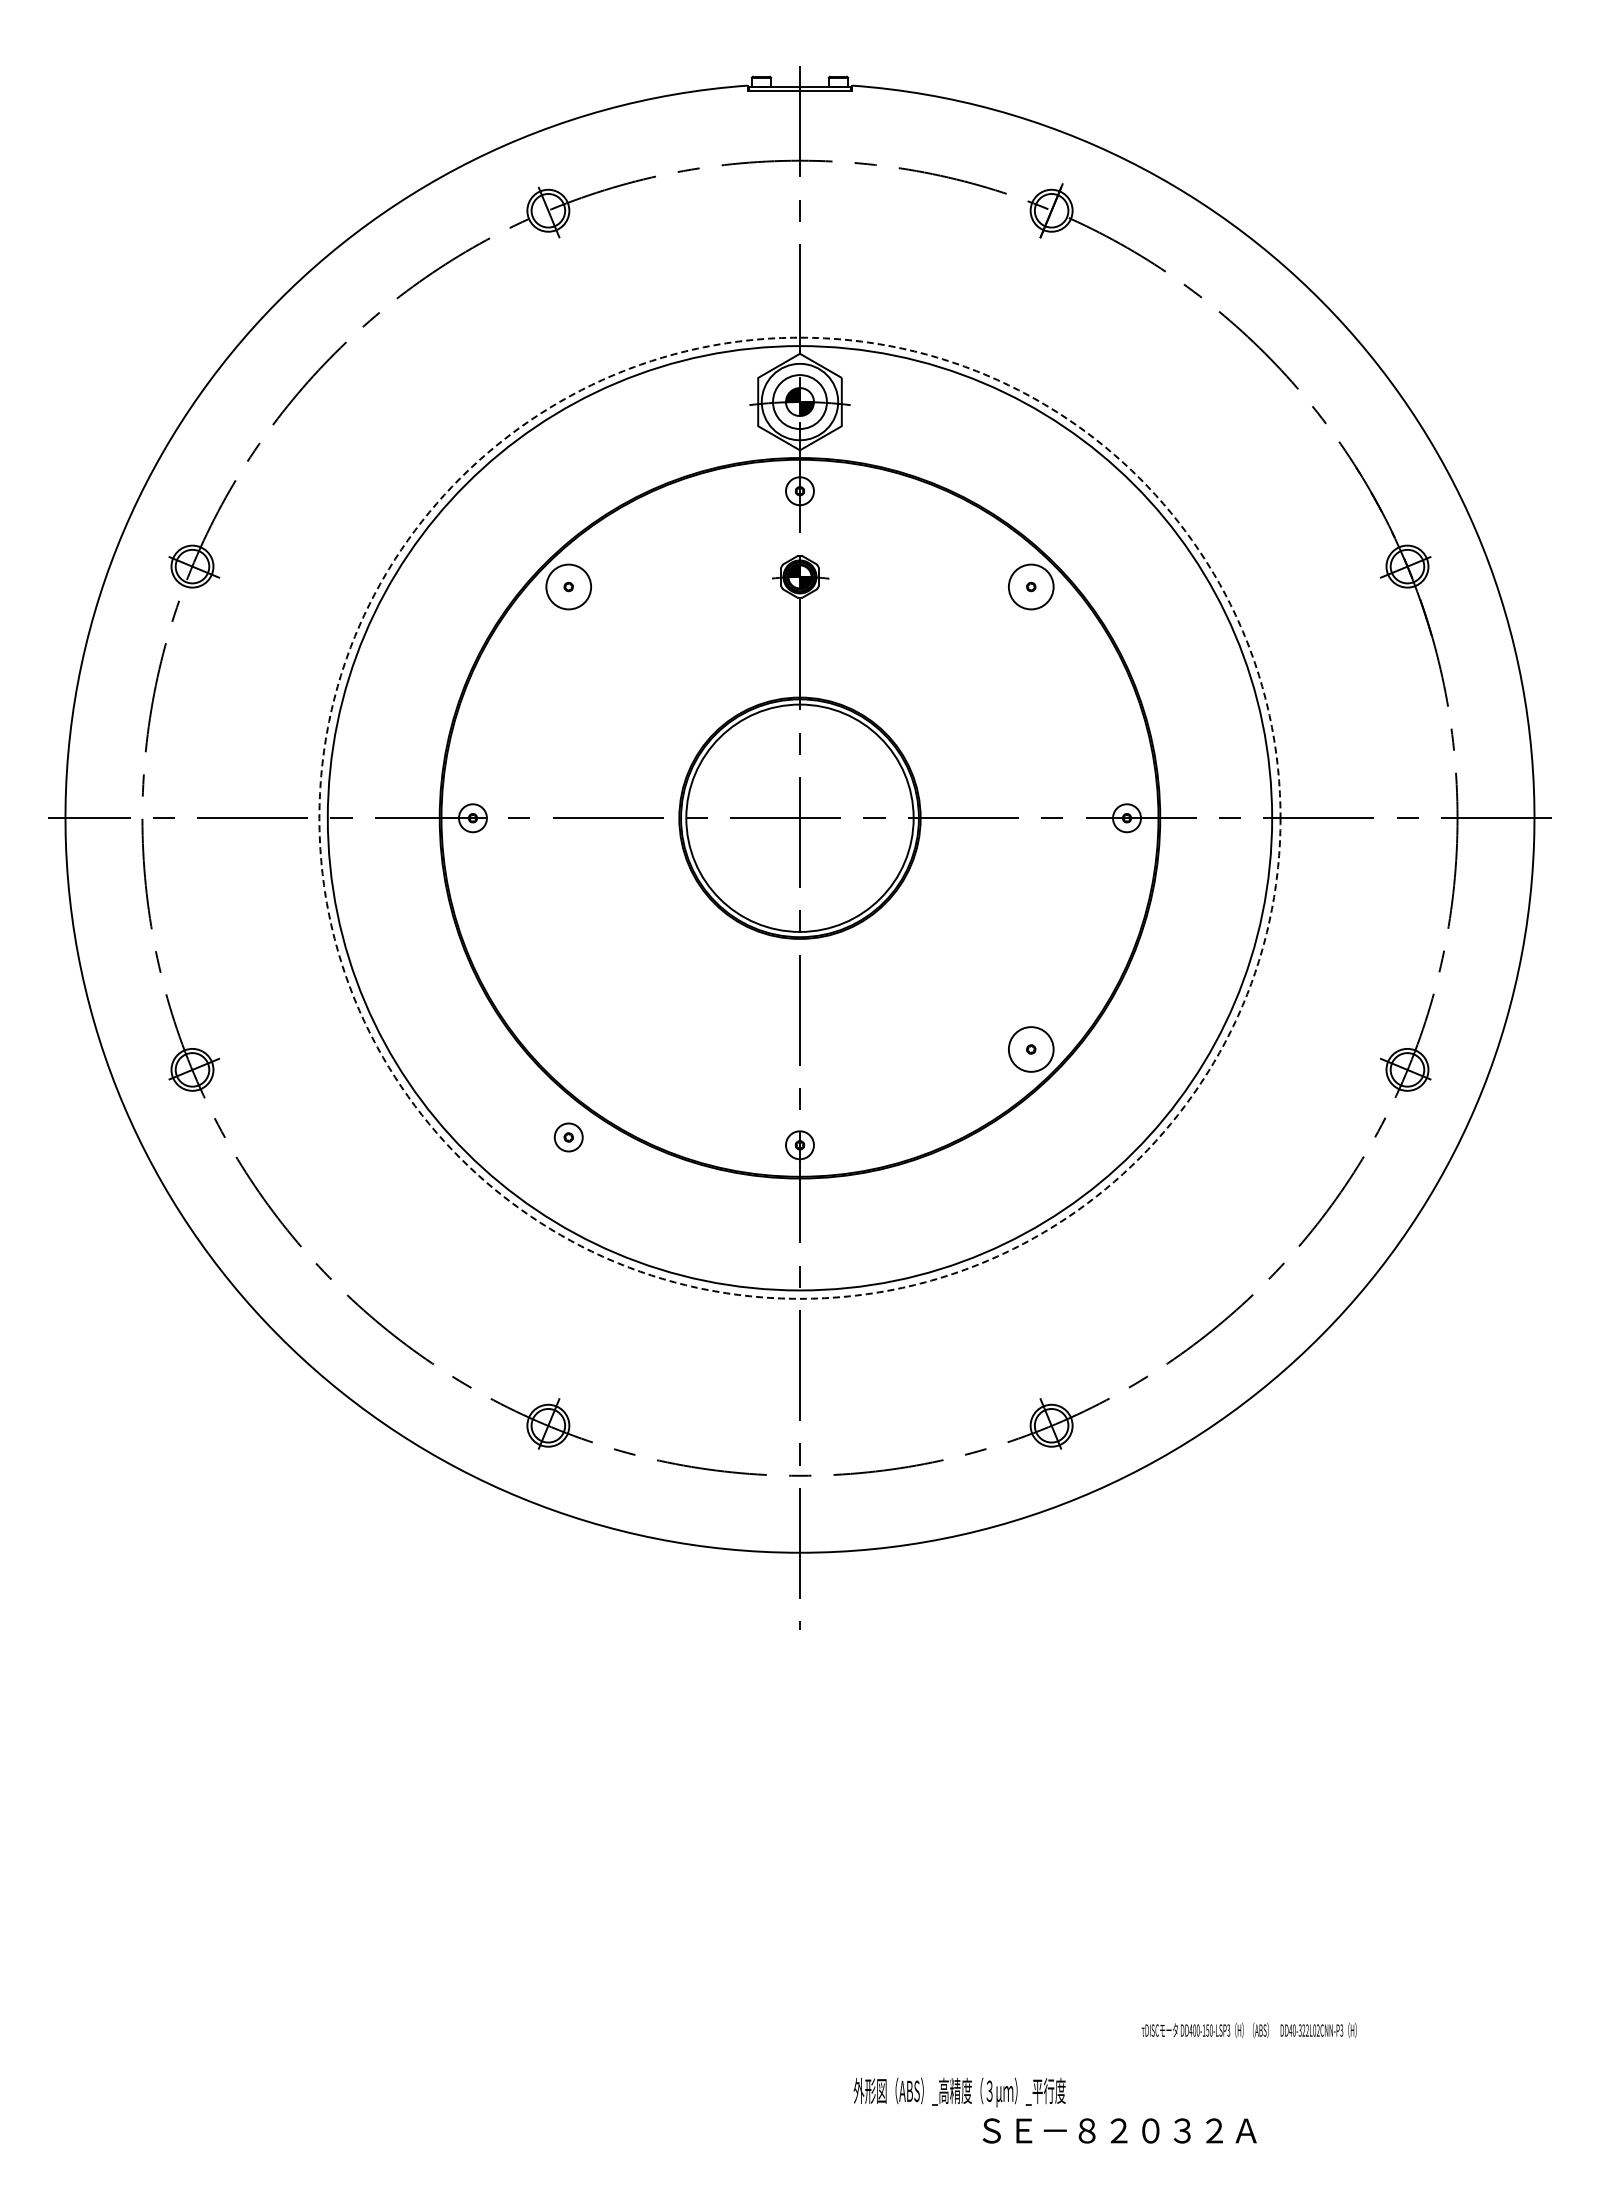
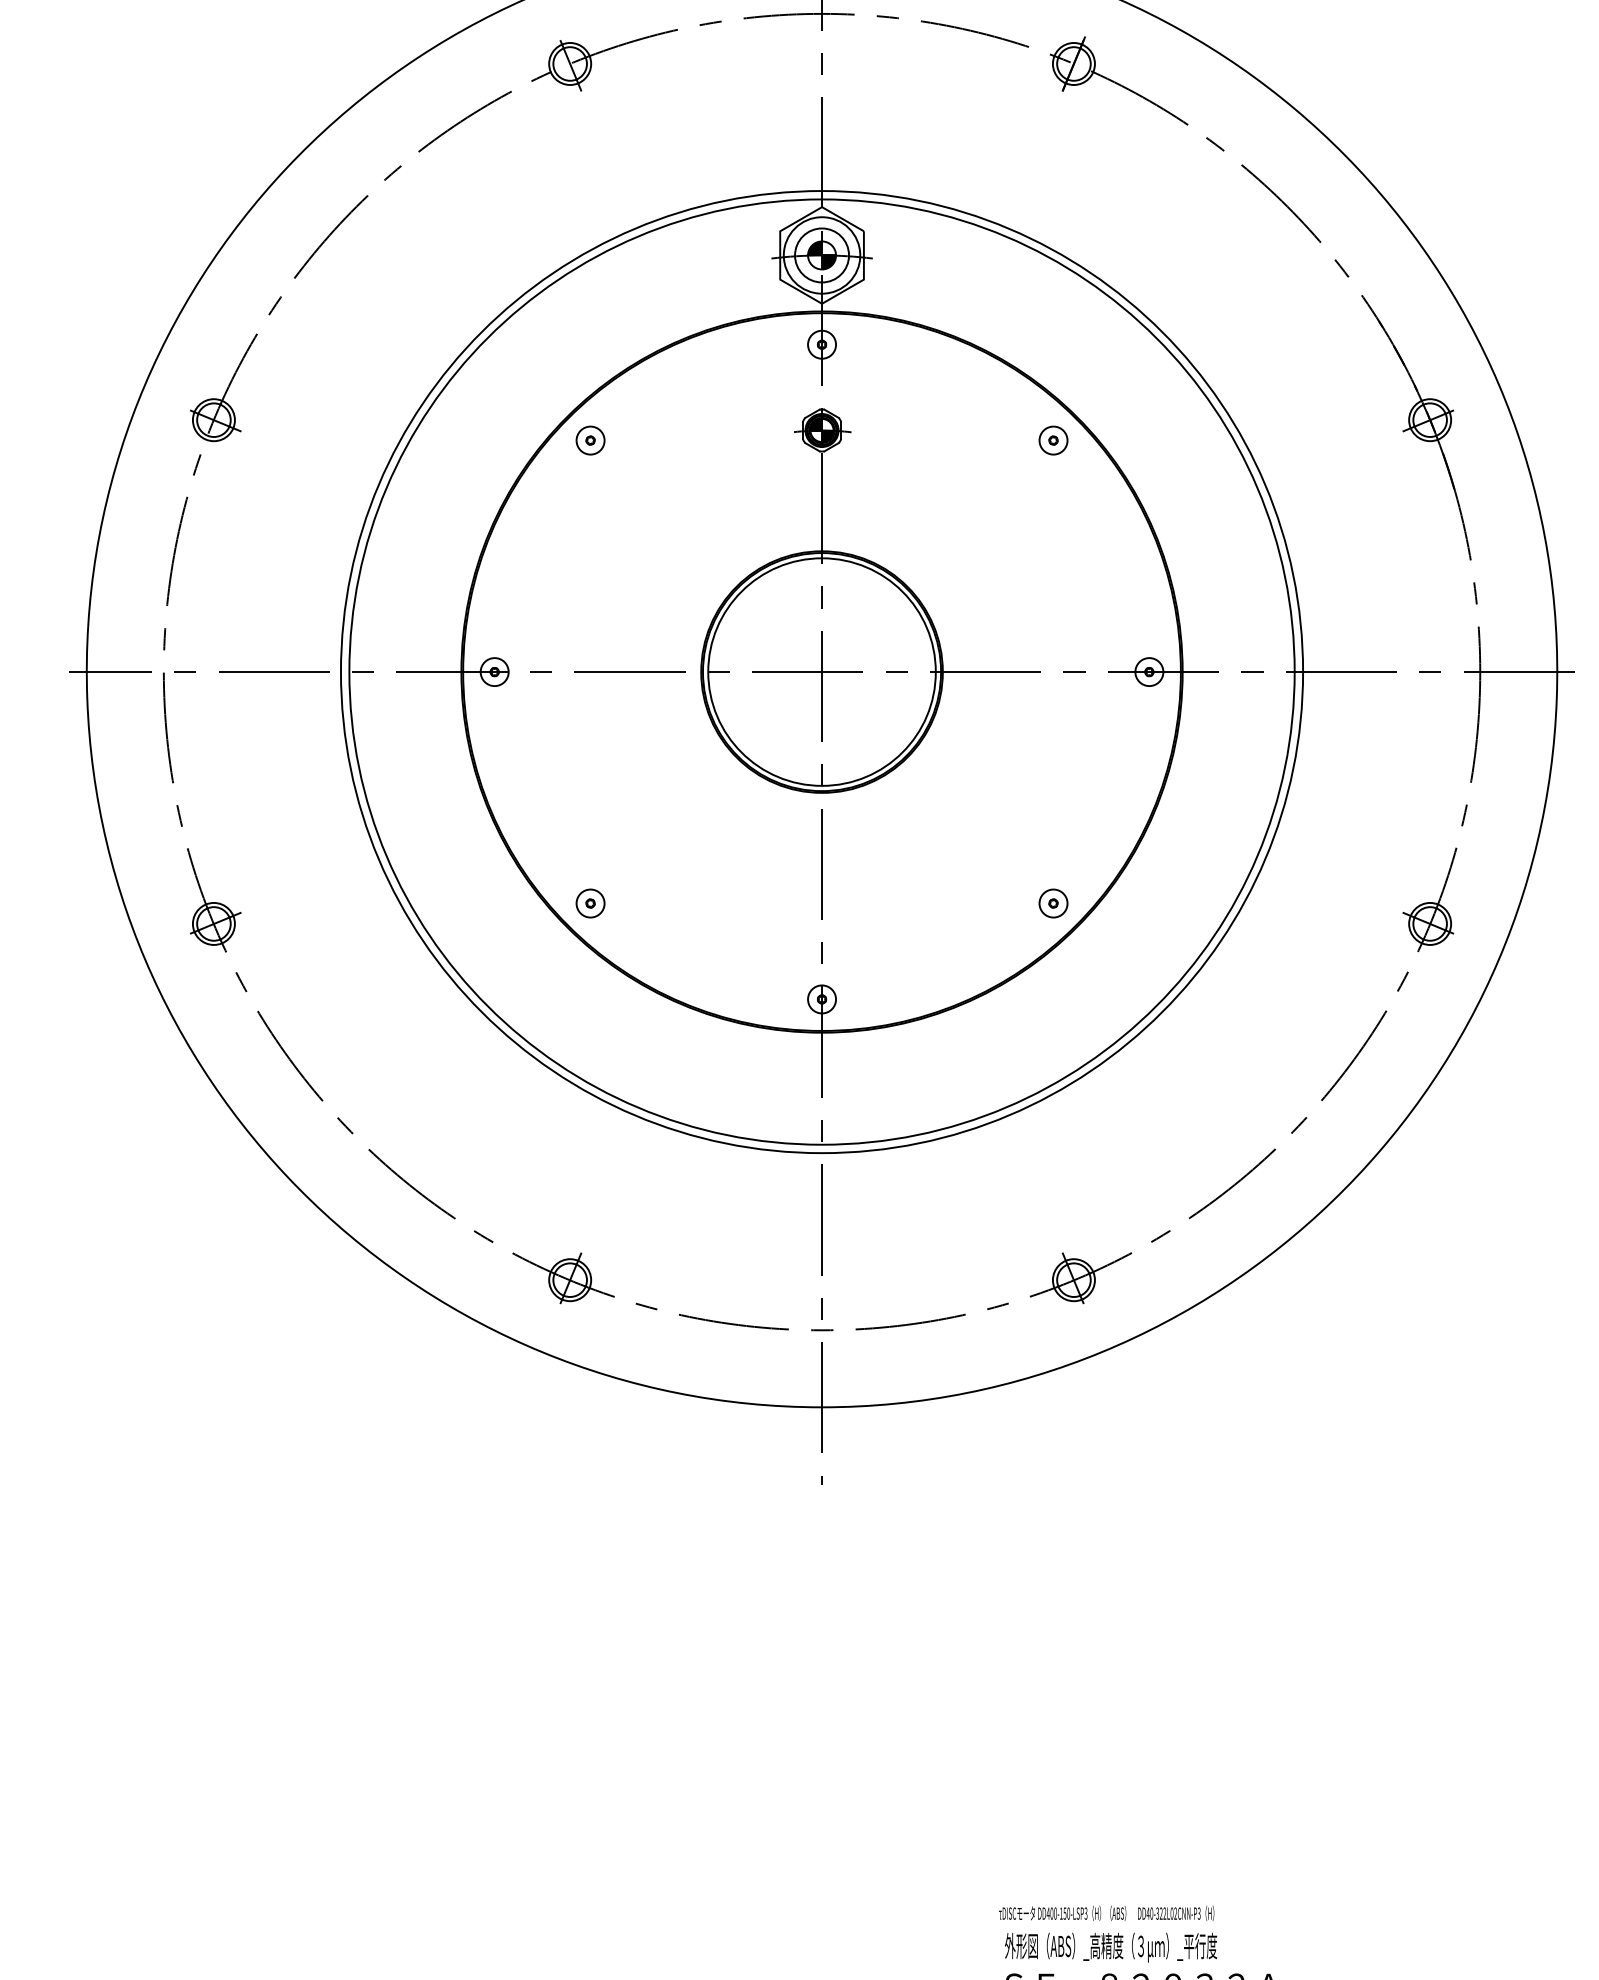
circle: (568, 587) -> (590, 441), size x0.62
circle: (1031, 587) -> (1053, 441), size x0.62
circle: (799, 817) -> (821, 671), dashed -> solid
circle: (1031, 1049) -> (1053, 903), size x0.62
part: (568, 1137) -> (590, 903), moved
text: (1248, 2029) -> (1105, 1912), moved
text: (959, 2092) -> (1110, 1947), moved

